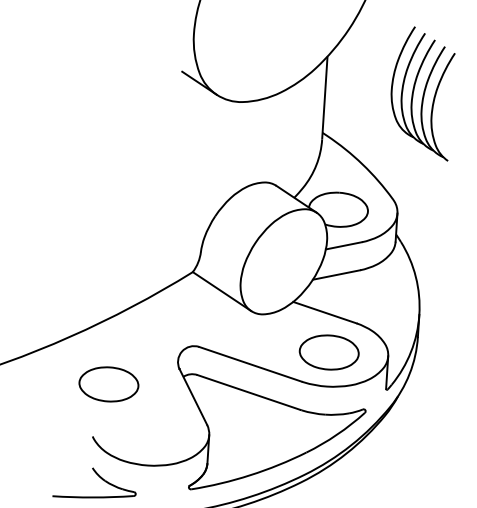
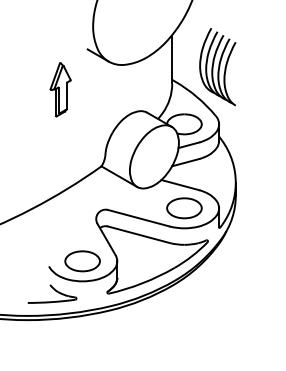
part: (421, 94) -> (217, 67), moved
part: (131, 136) -> (60, 89), added
part: (108, 384) -> (82, 261), moved

